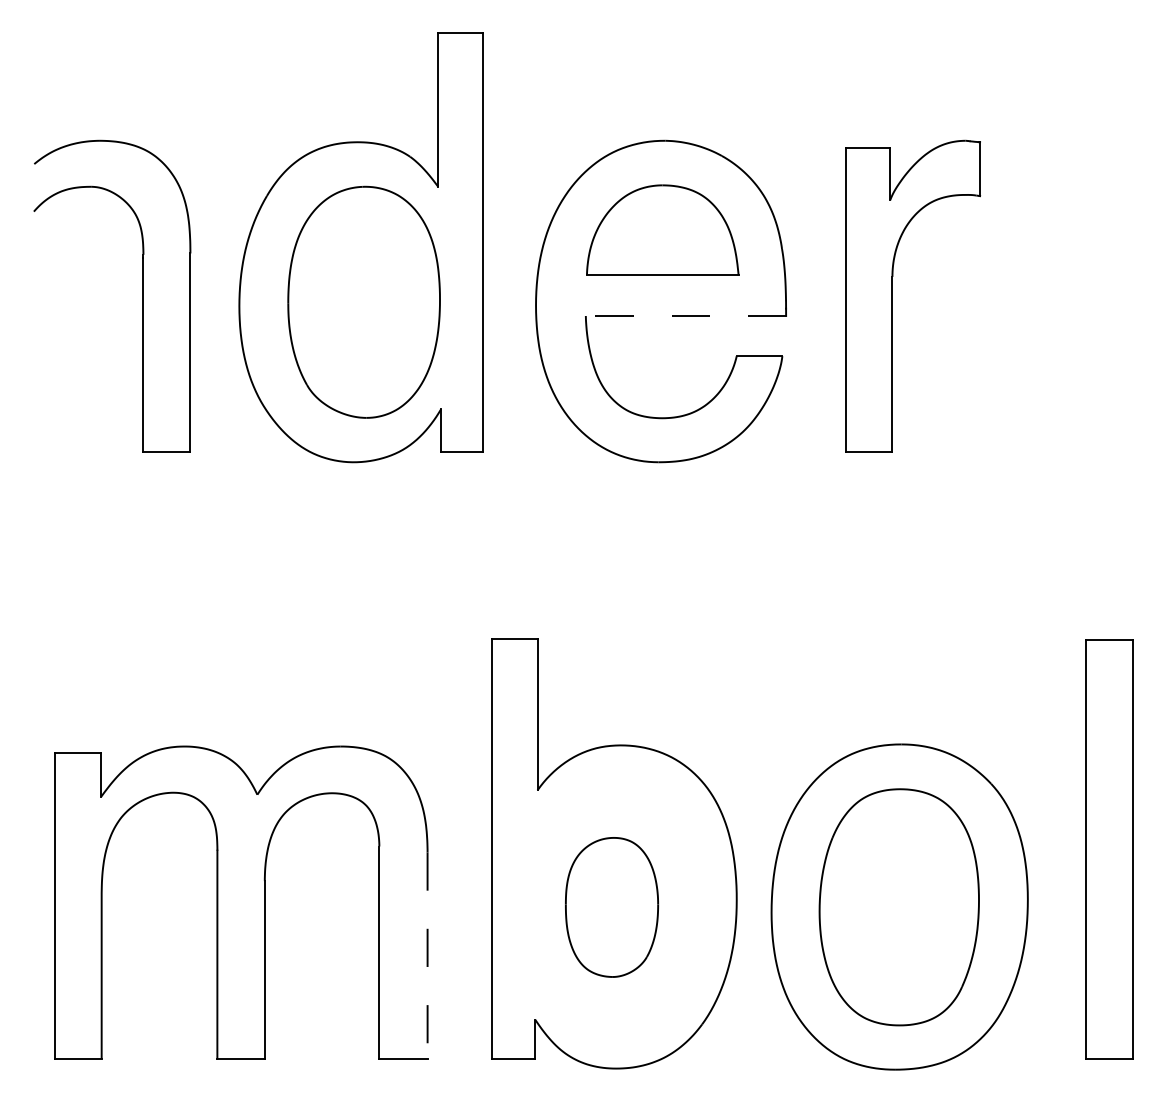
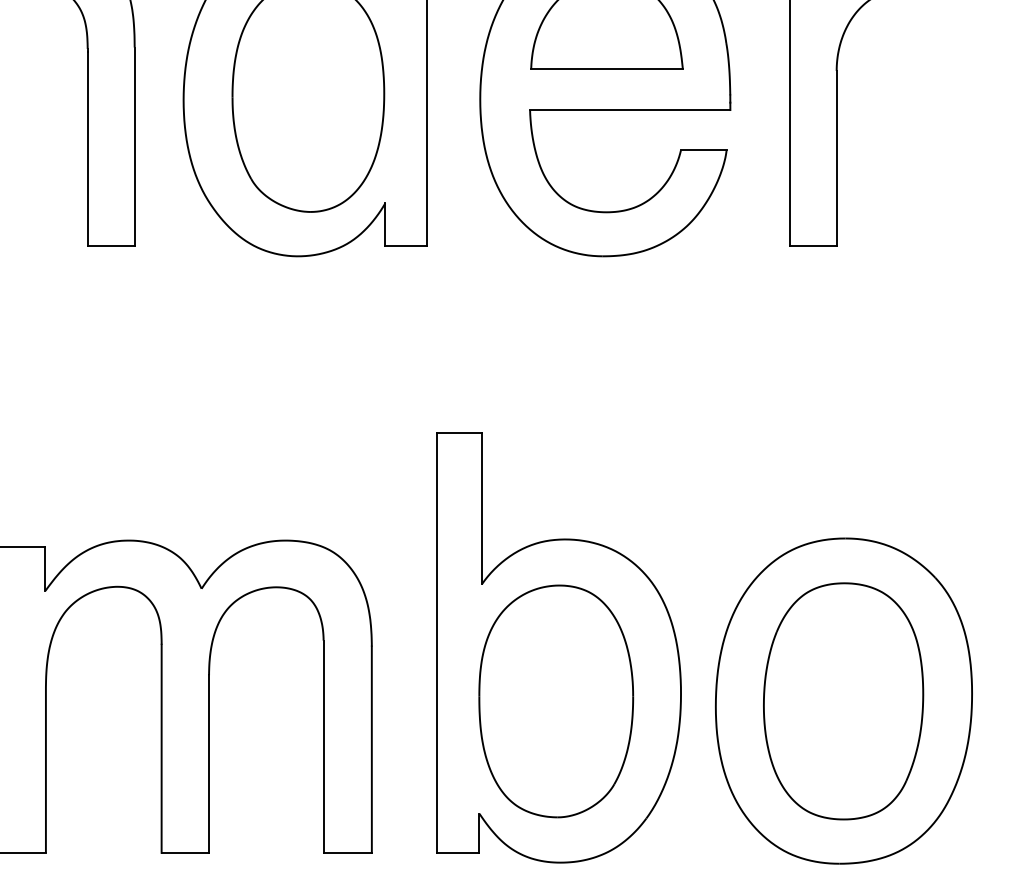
line: (685, 316) -> (629, 110), dashed -> solid
part: (611, 907) -> (555, 701), size x1.67
line: (427, 956) -> (371, 750), dashed -> solid

